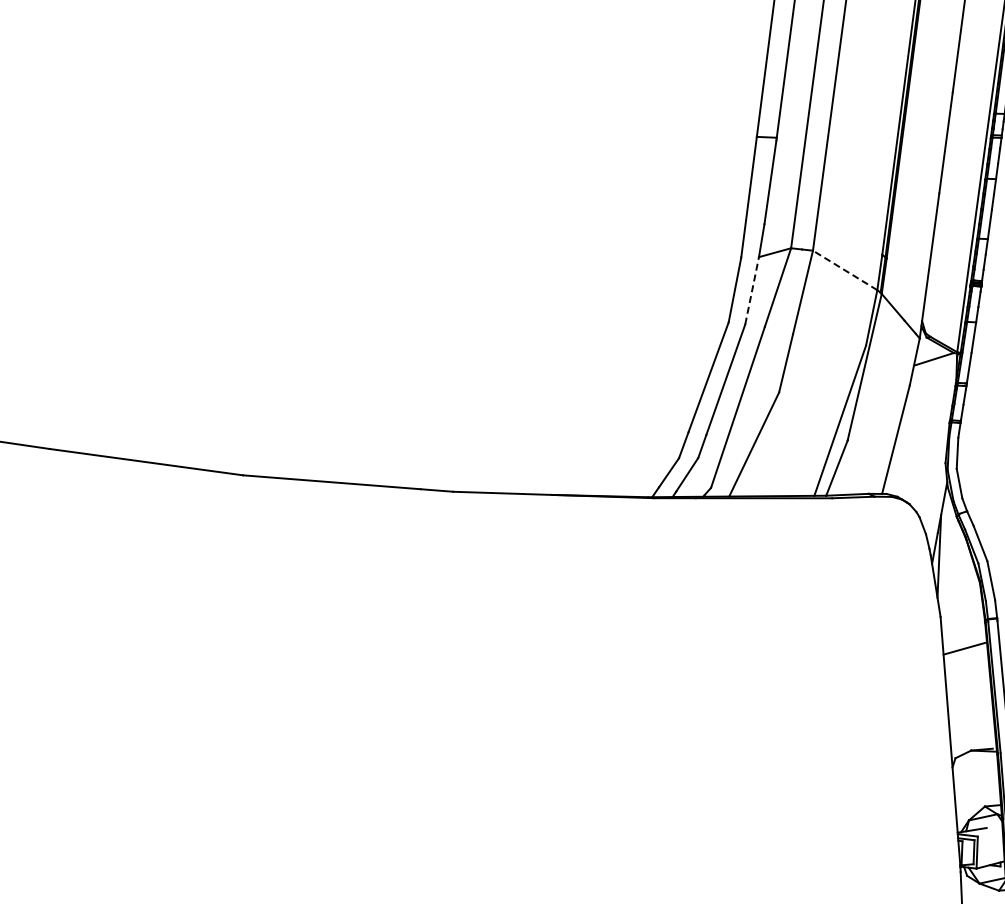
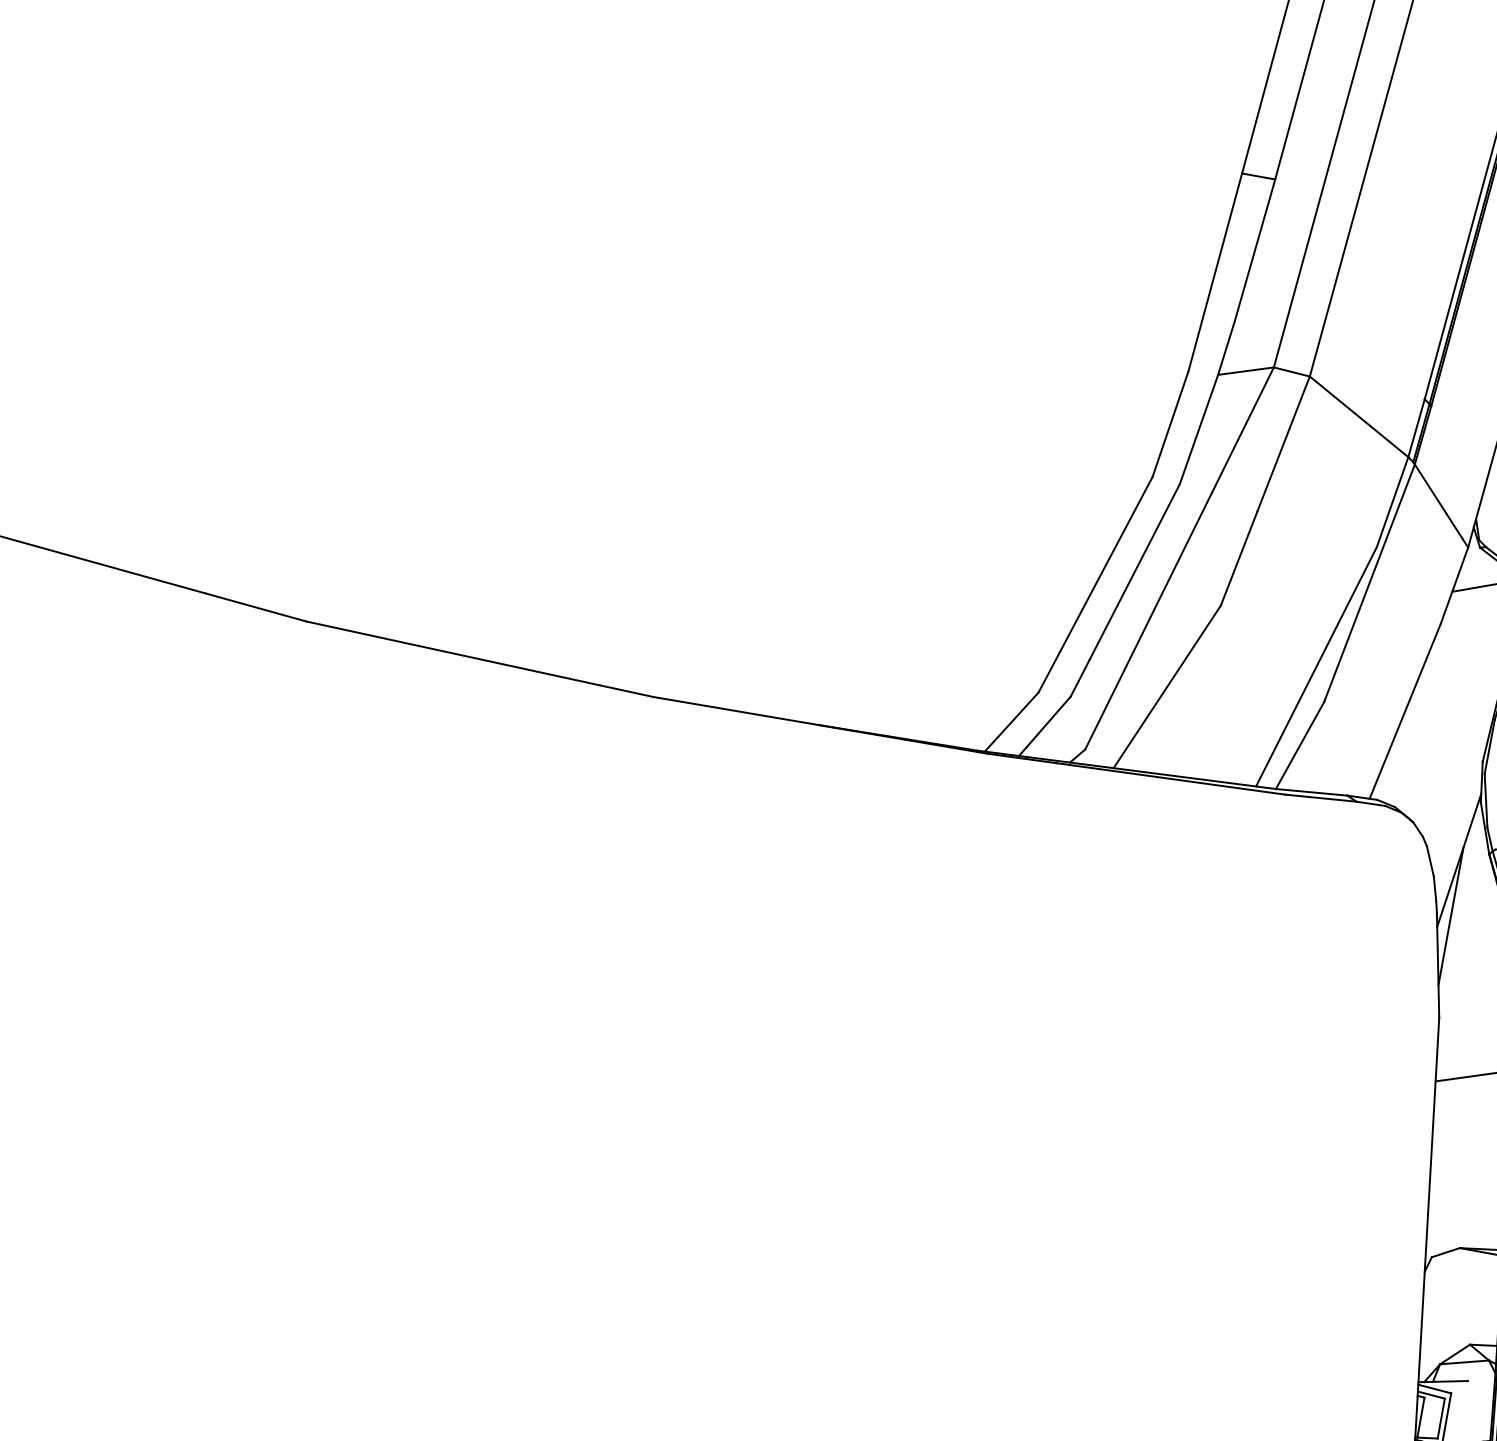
line: (845, 270) -> (1359, 417), dashed -> solid
line: (752, 290) -> (1199, 429), dashed -> solid

